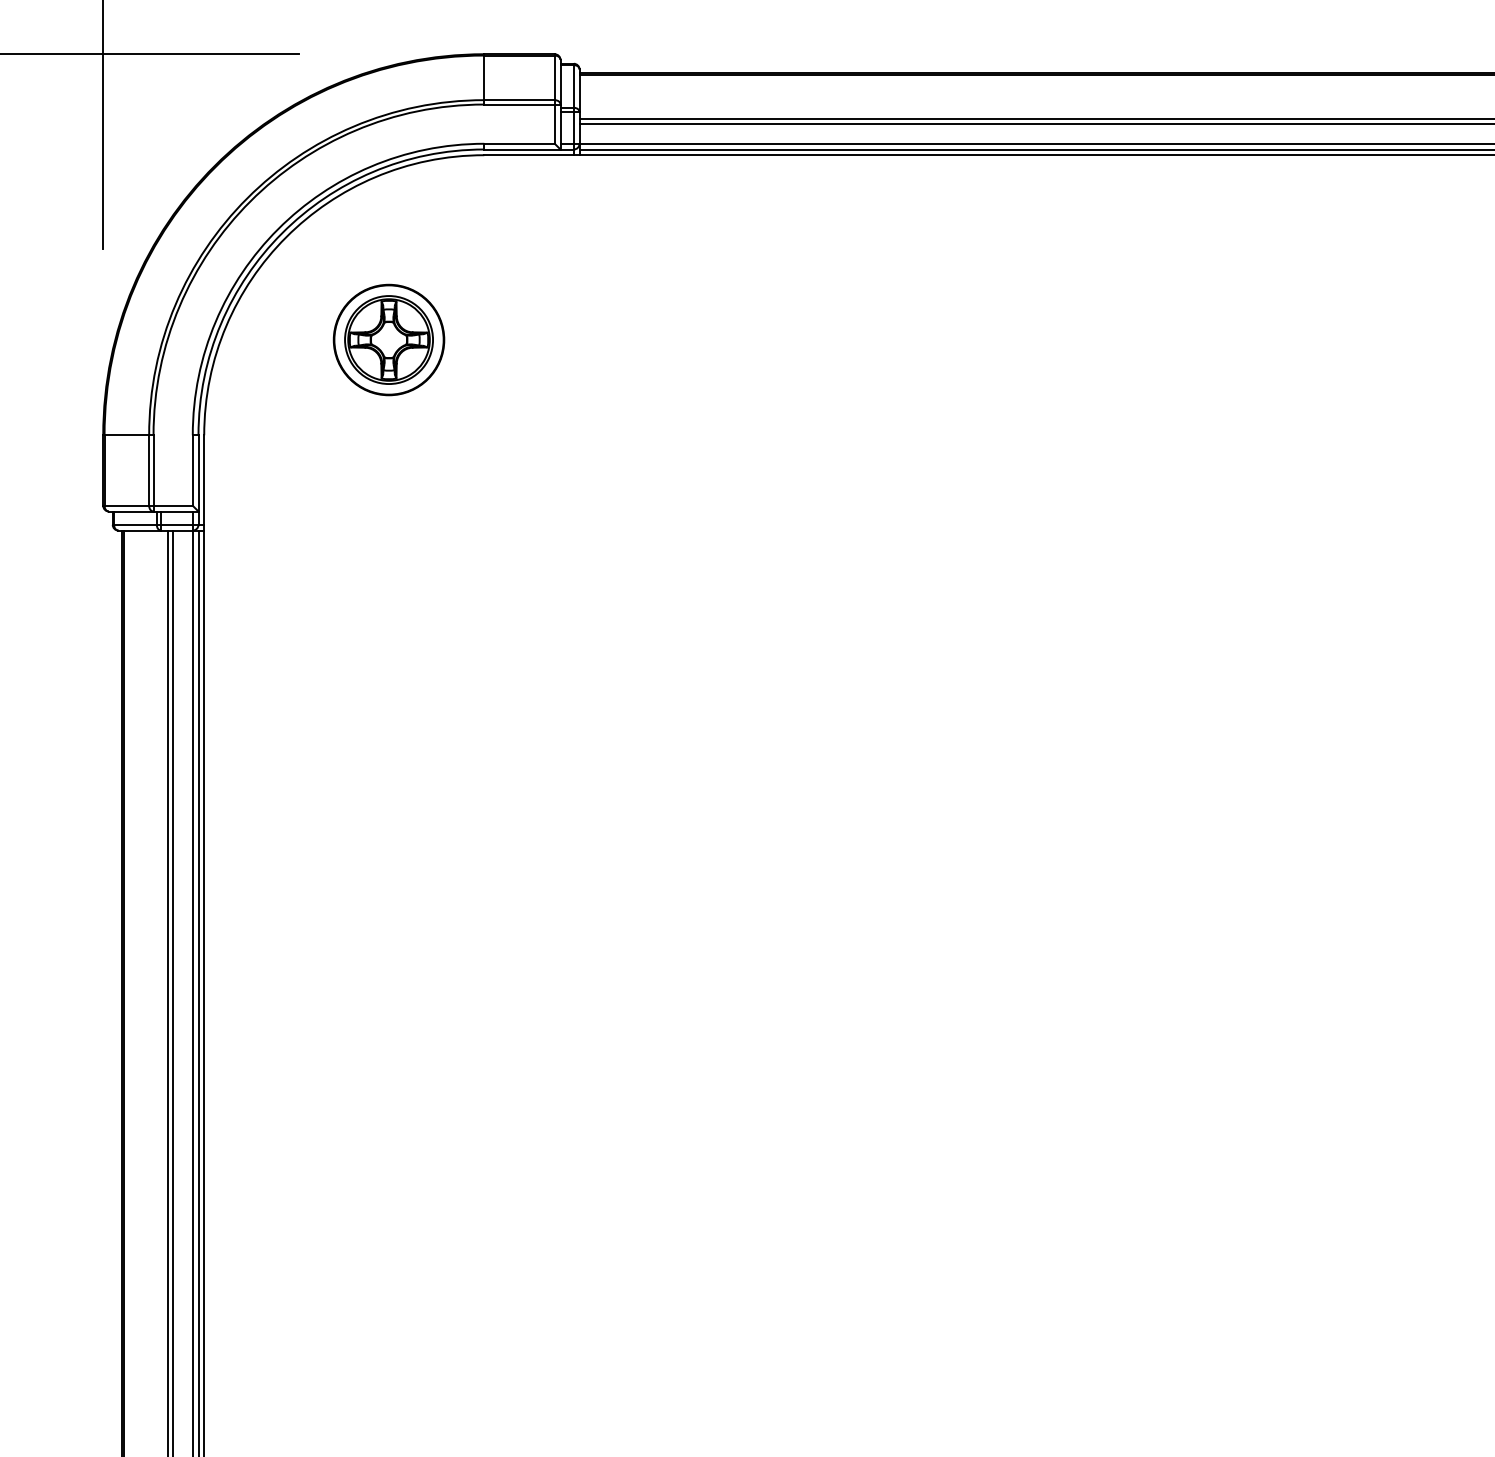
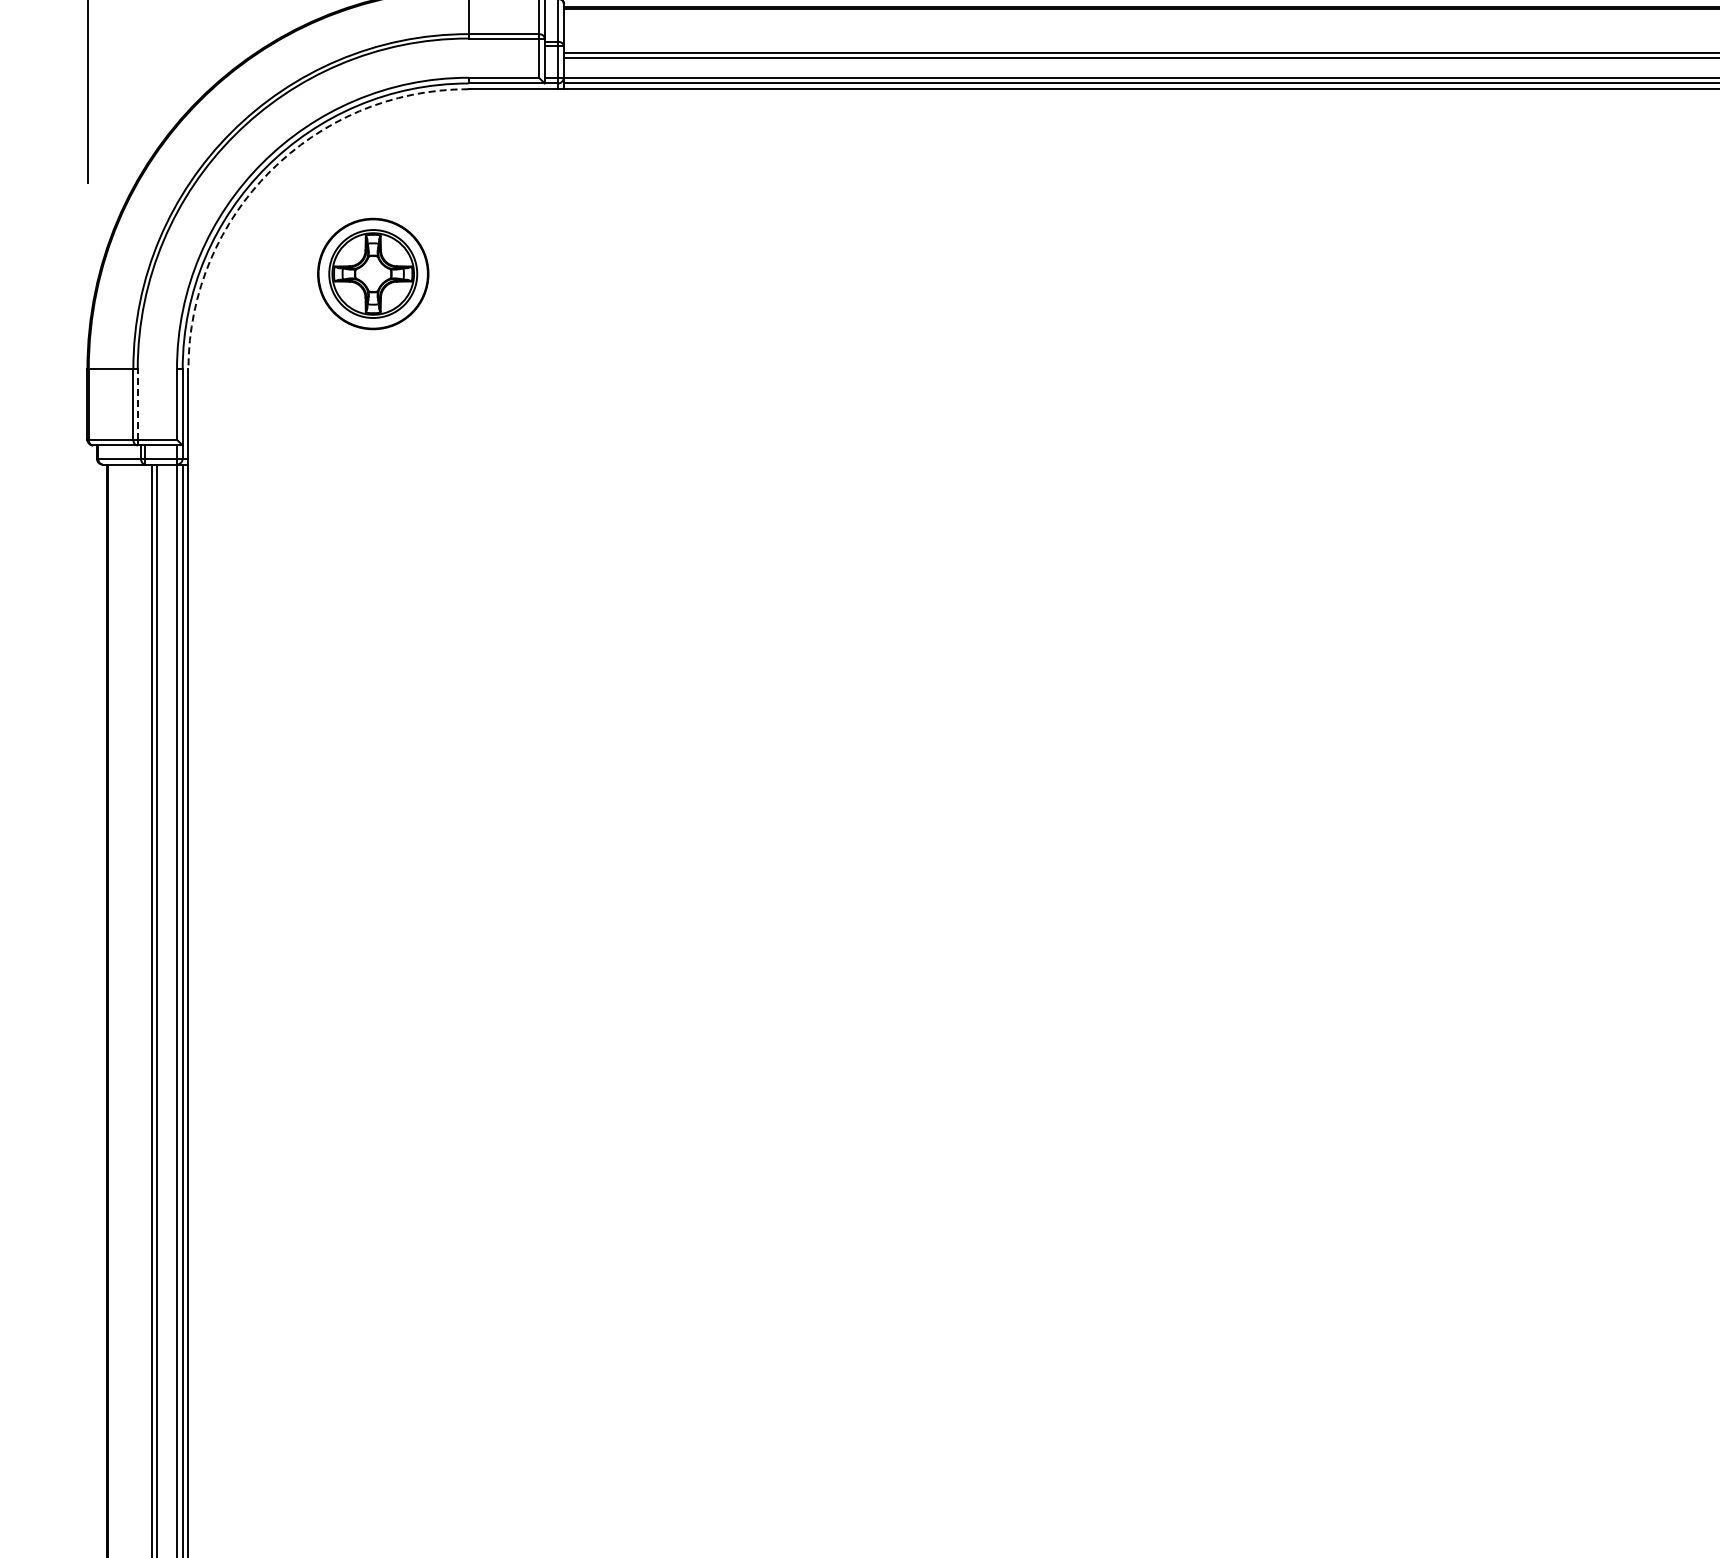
arc: (286, 237) -> (270, 171), solid -> dashed
line: (153, 470) -> (137, 404), solid -> dashed

